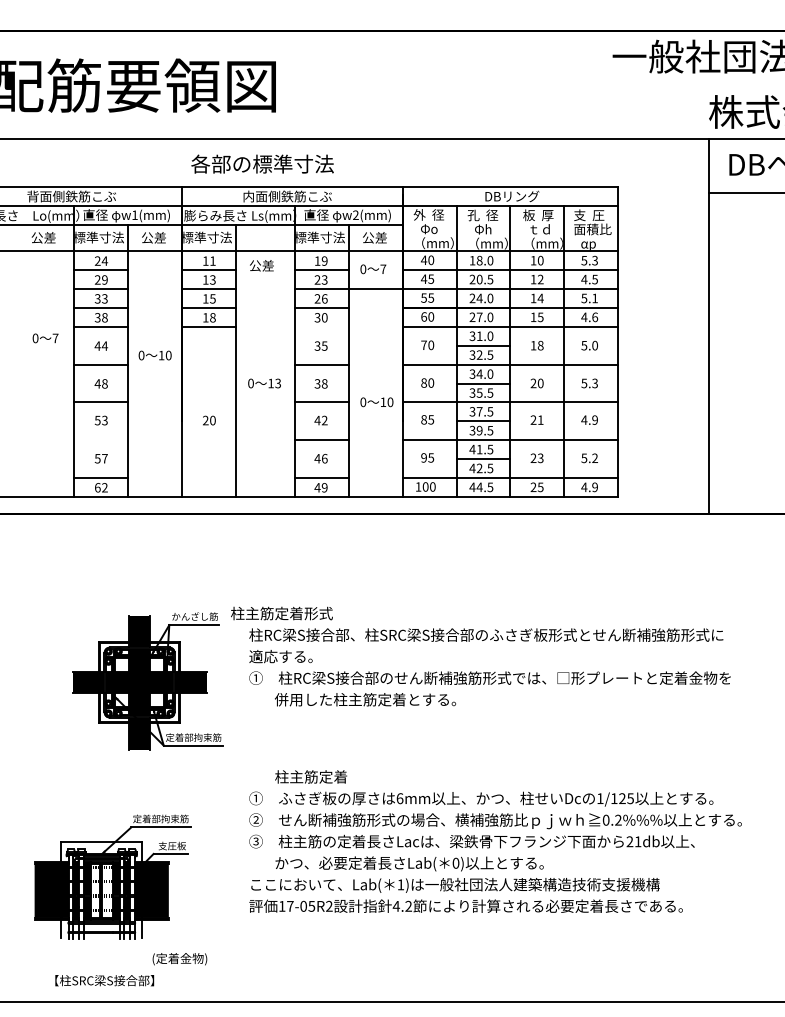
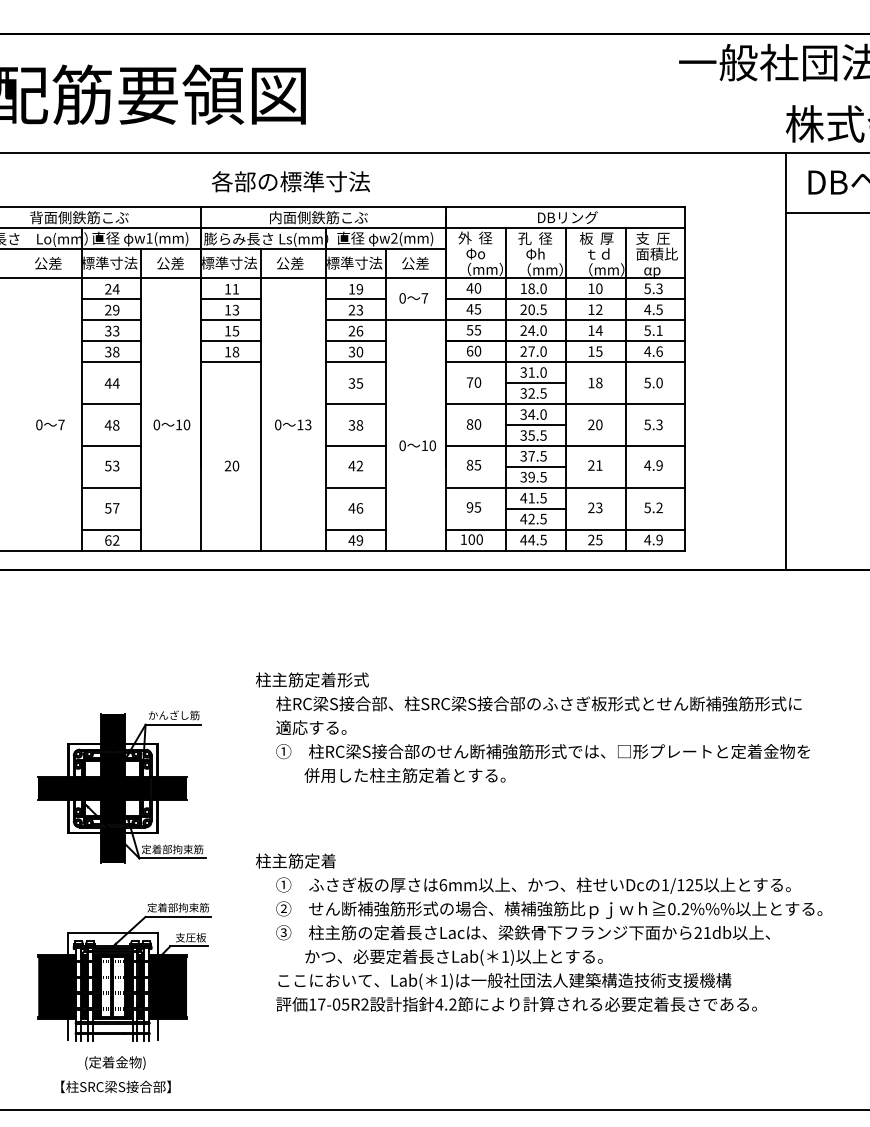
text: (262, 265) -> (290, 263), moved
line: (321, 327) -> (356, 362), added
text: (45, 338) -> (50, 424), moved
text: (154, 355) -> (171, 424), moved
line: (100, 439) -> (111, 487), added
part: (147, 680) -> (121, 786), moved
text: (310, 776) -> (295, 860), moved
text: (456, 863) -> (505, 956), 0) -> 1)
text: (180, 958) -> (115, 1062), moved

